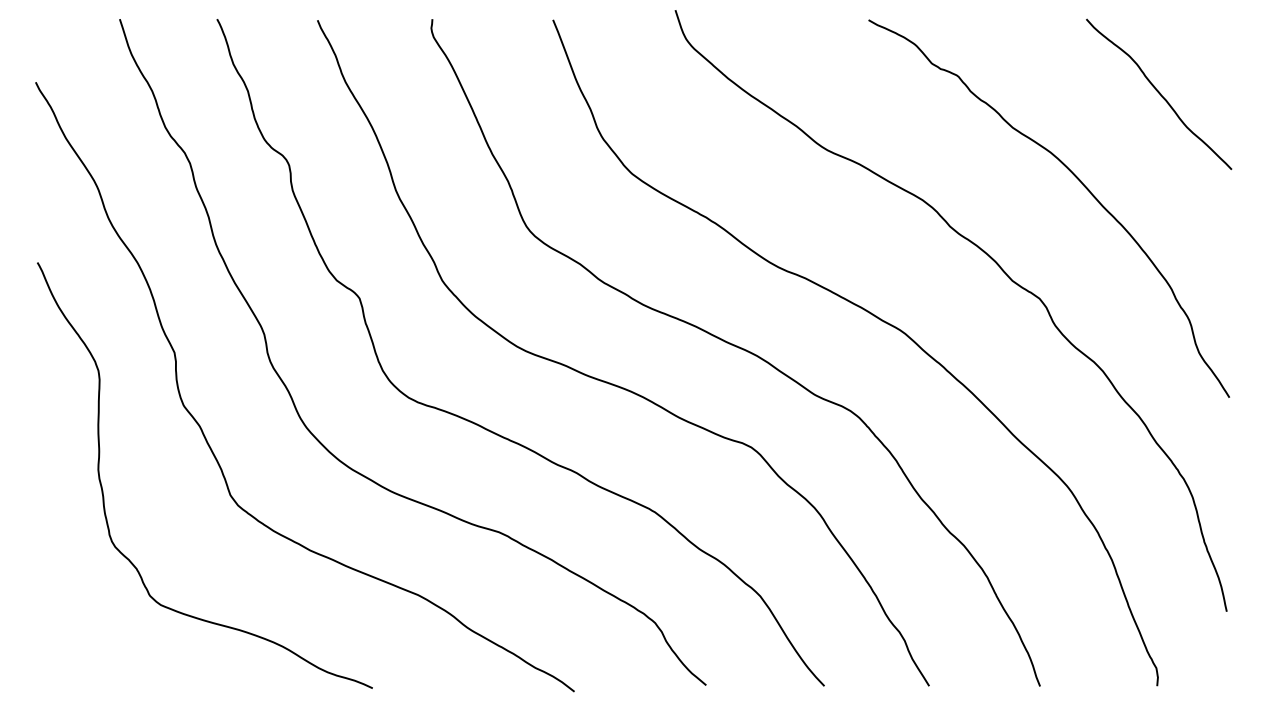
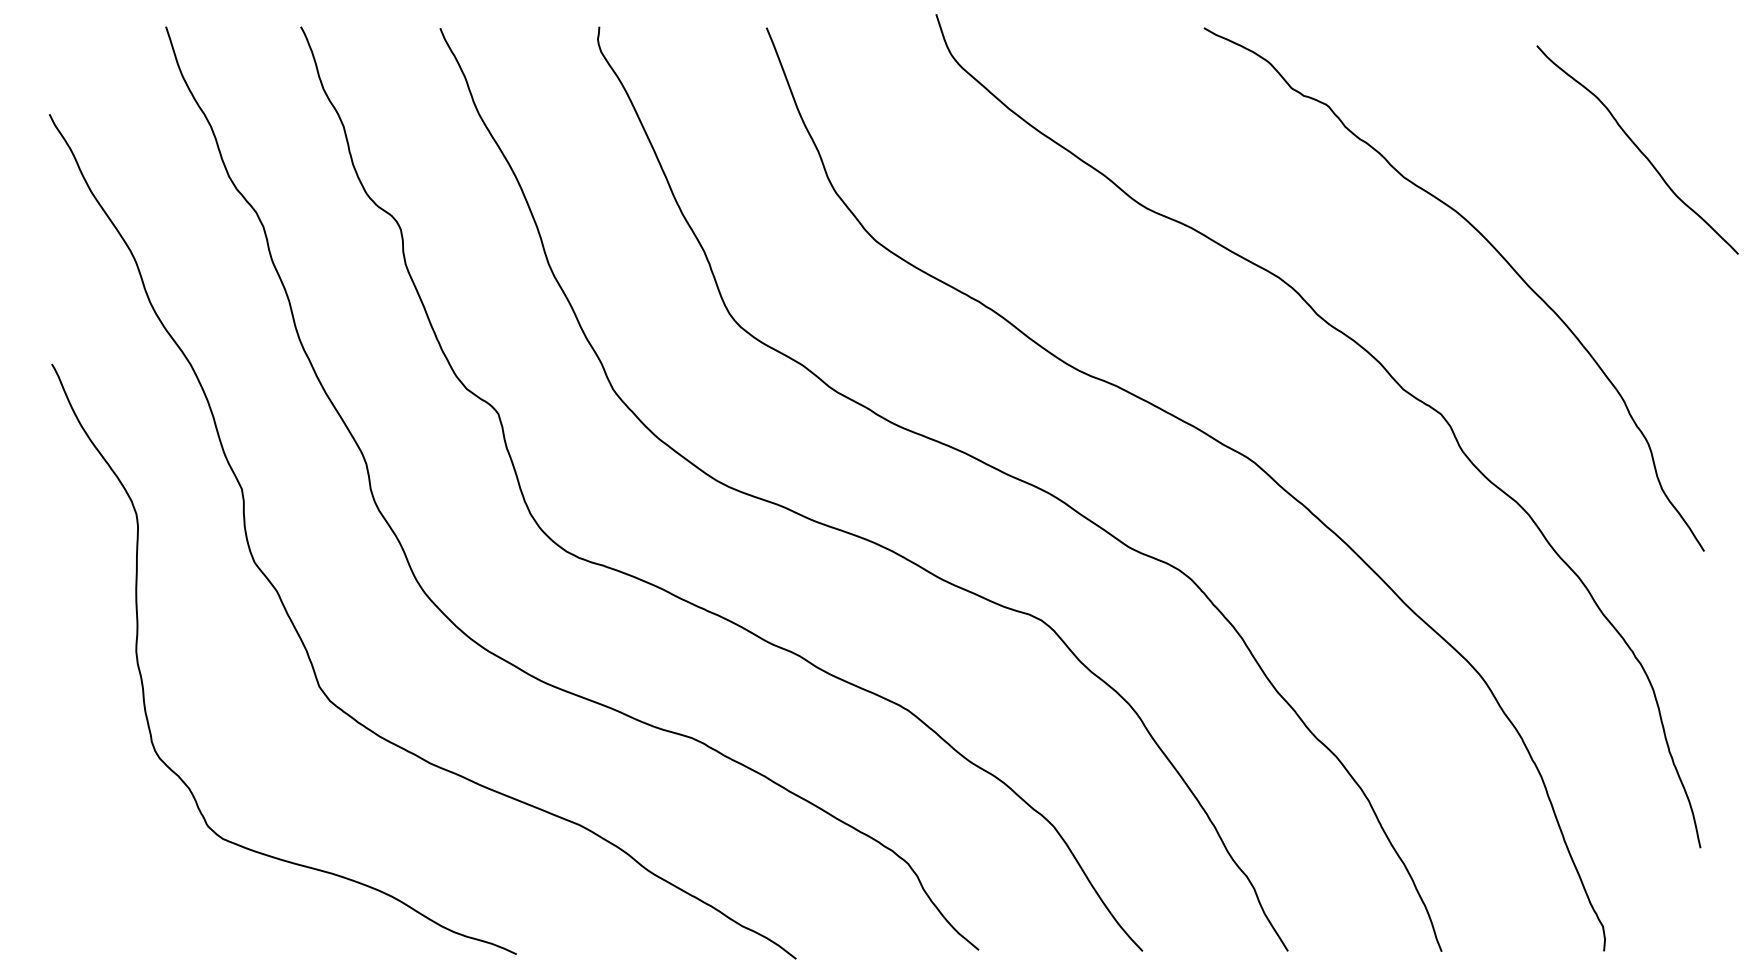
curve: (1158, 94) -> (1637, 149), moved

